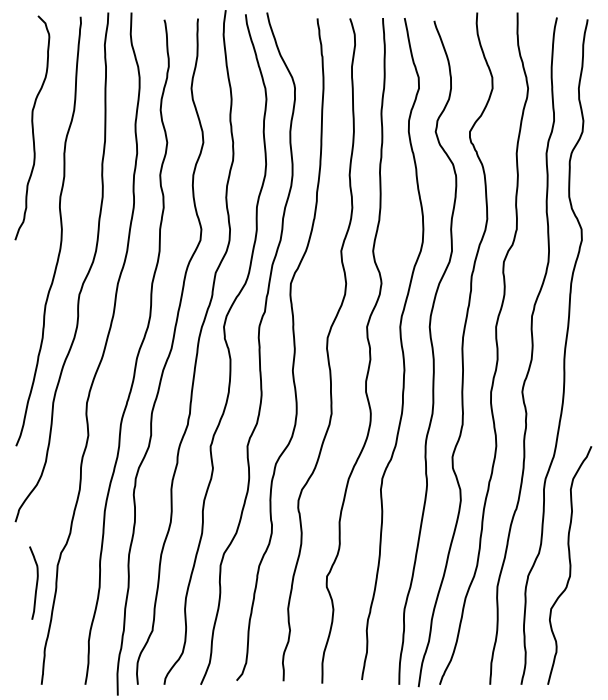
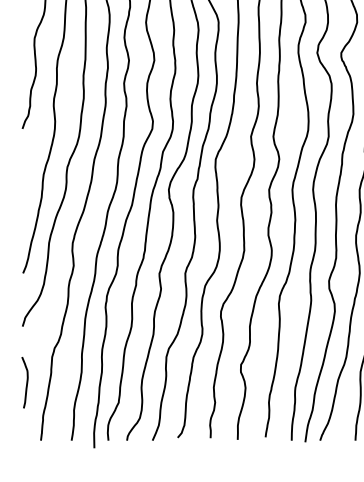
curve: (36, 582) -> (26, 382), moved

